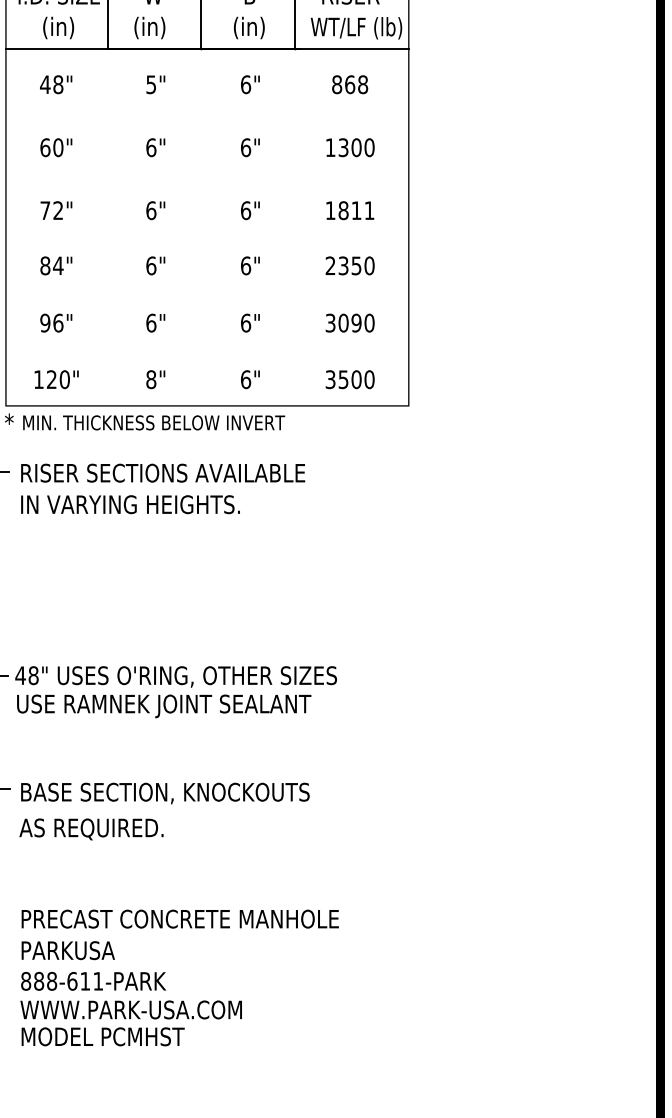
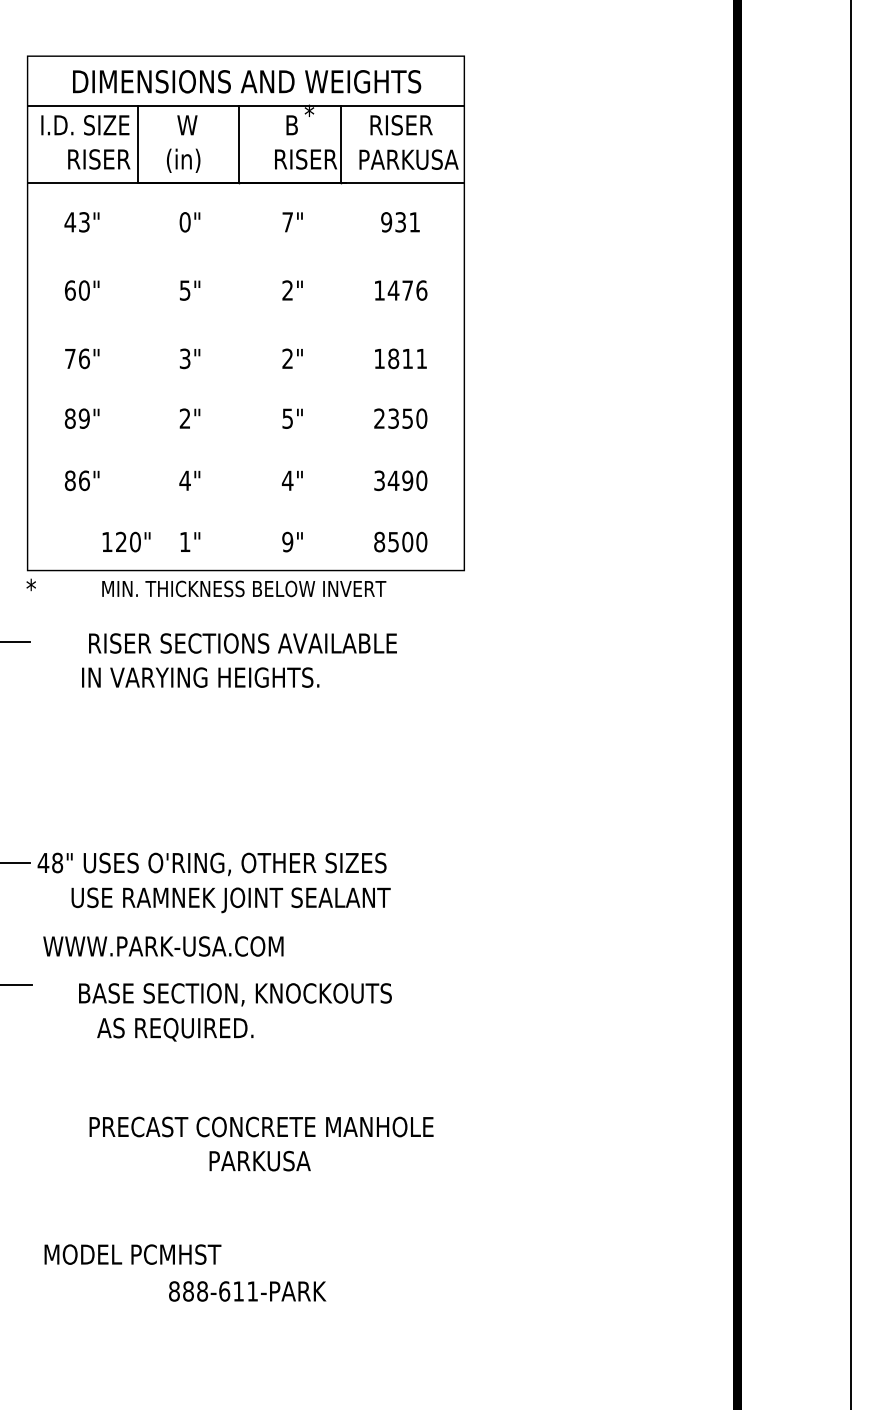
text: (72, 27) -> (99, 160), (in) -> RISER
text: (262, 27) -> (305, 160), (in) -> RISER
text: (357, 28) -> (408, 161), WT/LF (lb) -> PARKUSA
text: (58, 84) -> (84, 222), 48" -> 43"
text: (150, 84) -> (184, 222), 5" -> 0"
text: (245, 84) -> (287, 222), 6" -> 7"
text: (349, 84) -> (400, 222), 868 -> 931
text: (150, 147) -> (184, 290), 6" -> 5"
text: (245, 147) -> (287, 290), 6" -> 2"
text: (356, 147) -> (407, 290), 1300 -> 1476
text: (58, 210) -> (84, 358), 72" -> 76"
text: (150, 210) -> (184, 358), 6" -> 3"
text: (245, 210) -> (287, 358), 6" -> 2"
text: (58, 265) -> (84, 418), 84" -> 89"
text: (150, 265) -> (184, 418), 6" -> 2"
text: (245, 265) -> (287, 418), 6" -> 5"
text: (44, 322) -> (69, 480), 96" -> 86"
text: (150, 322) -> (184, 480), 6" -> 4"
text: (245, 322) -> (287, 480), 6" -> 4"
text: (343, 322) -> (393, 480), 3090 -> 3490
text: (56, 379) -> (126, 541), moved
text: (150, 379) -> (184, 541), 8" -> 1"
text: (245, 379) -> (287, 541), 6" -> 9"
text: (330, 380) -> (379, 542), 3500 -> 8500
text: (154, 422) -> (244, 588), moved
text: (162, 473) -> (242, 643), moved
text: (130, 504) -> (200, 677), moved
text: (163, 706) -> (230, 900), moved
text: (165, 793) -> (235, 994), moved
text: (91, 829) -> (175, 1029), moved
text: (180, 918) -> (261, 1126), moved
text: (67, 950) -> (259, 1160), moved
text: (93, 981) -> (247, 1291), moved
text: (131, 1009) -> (163, 946), moved

